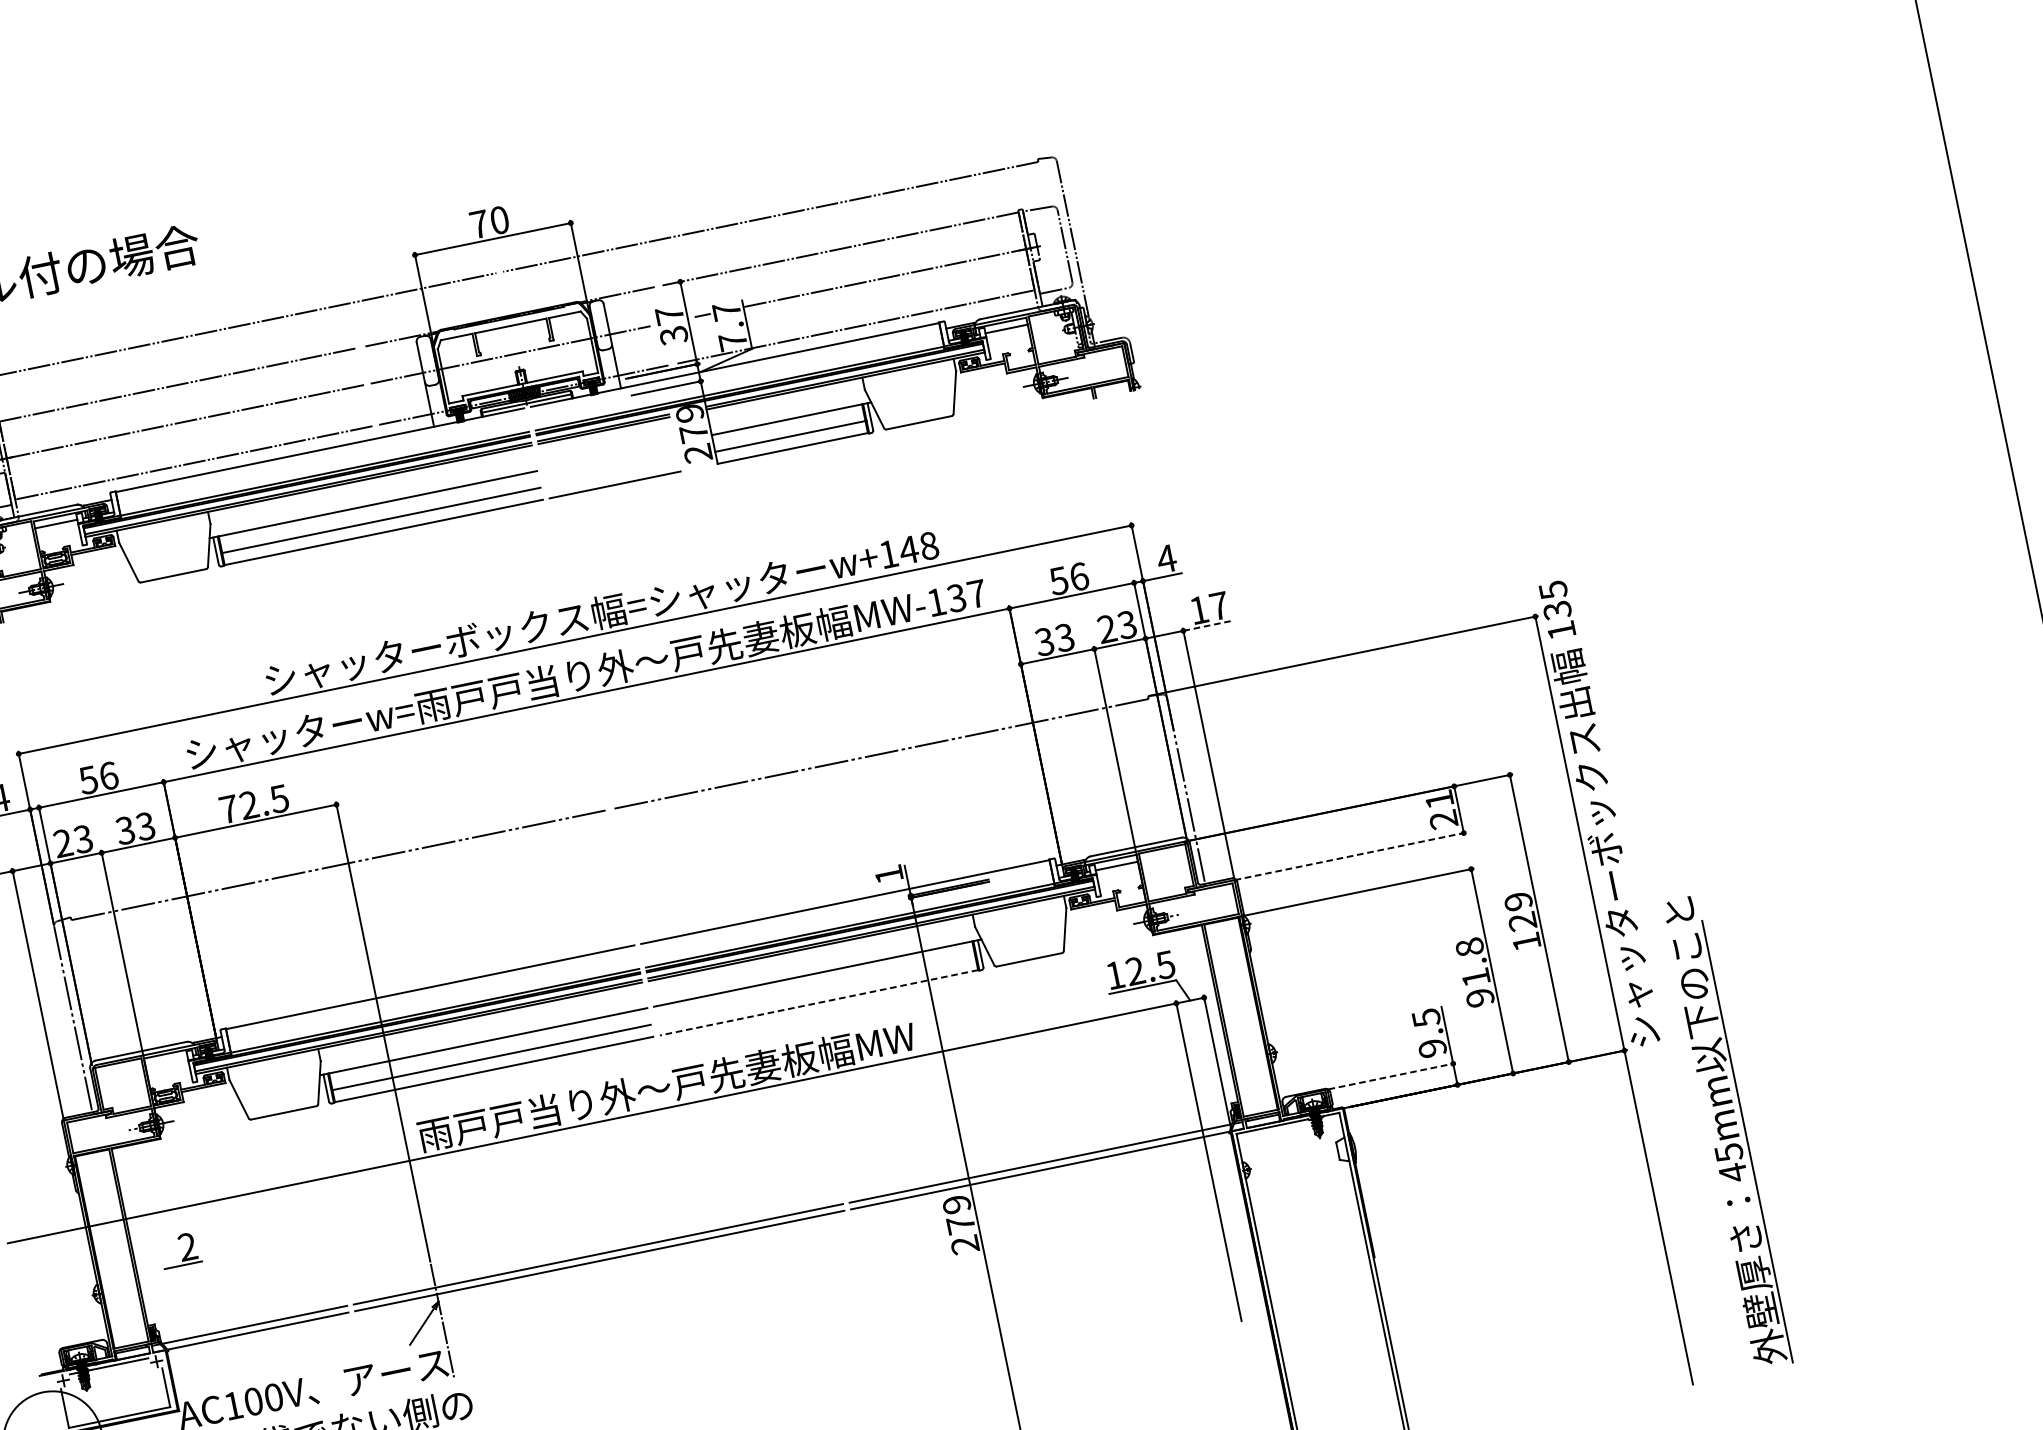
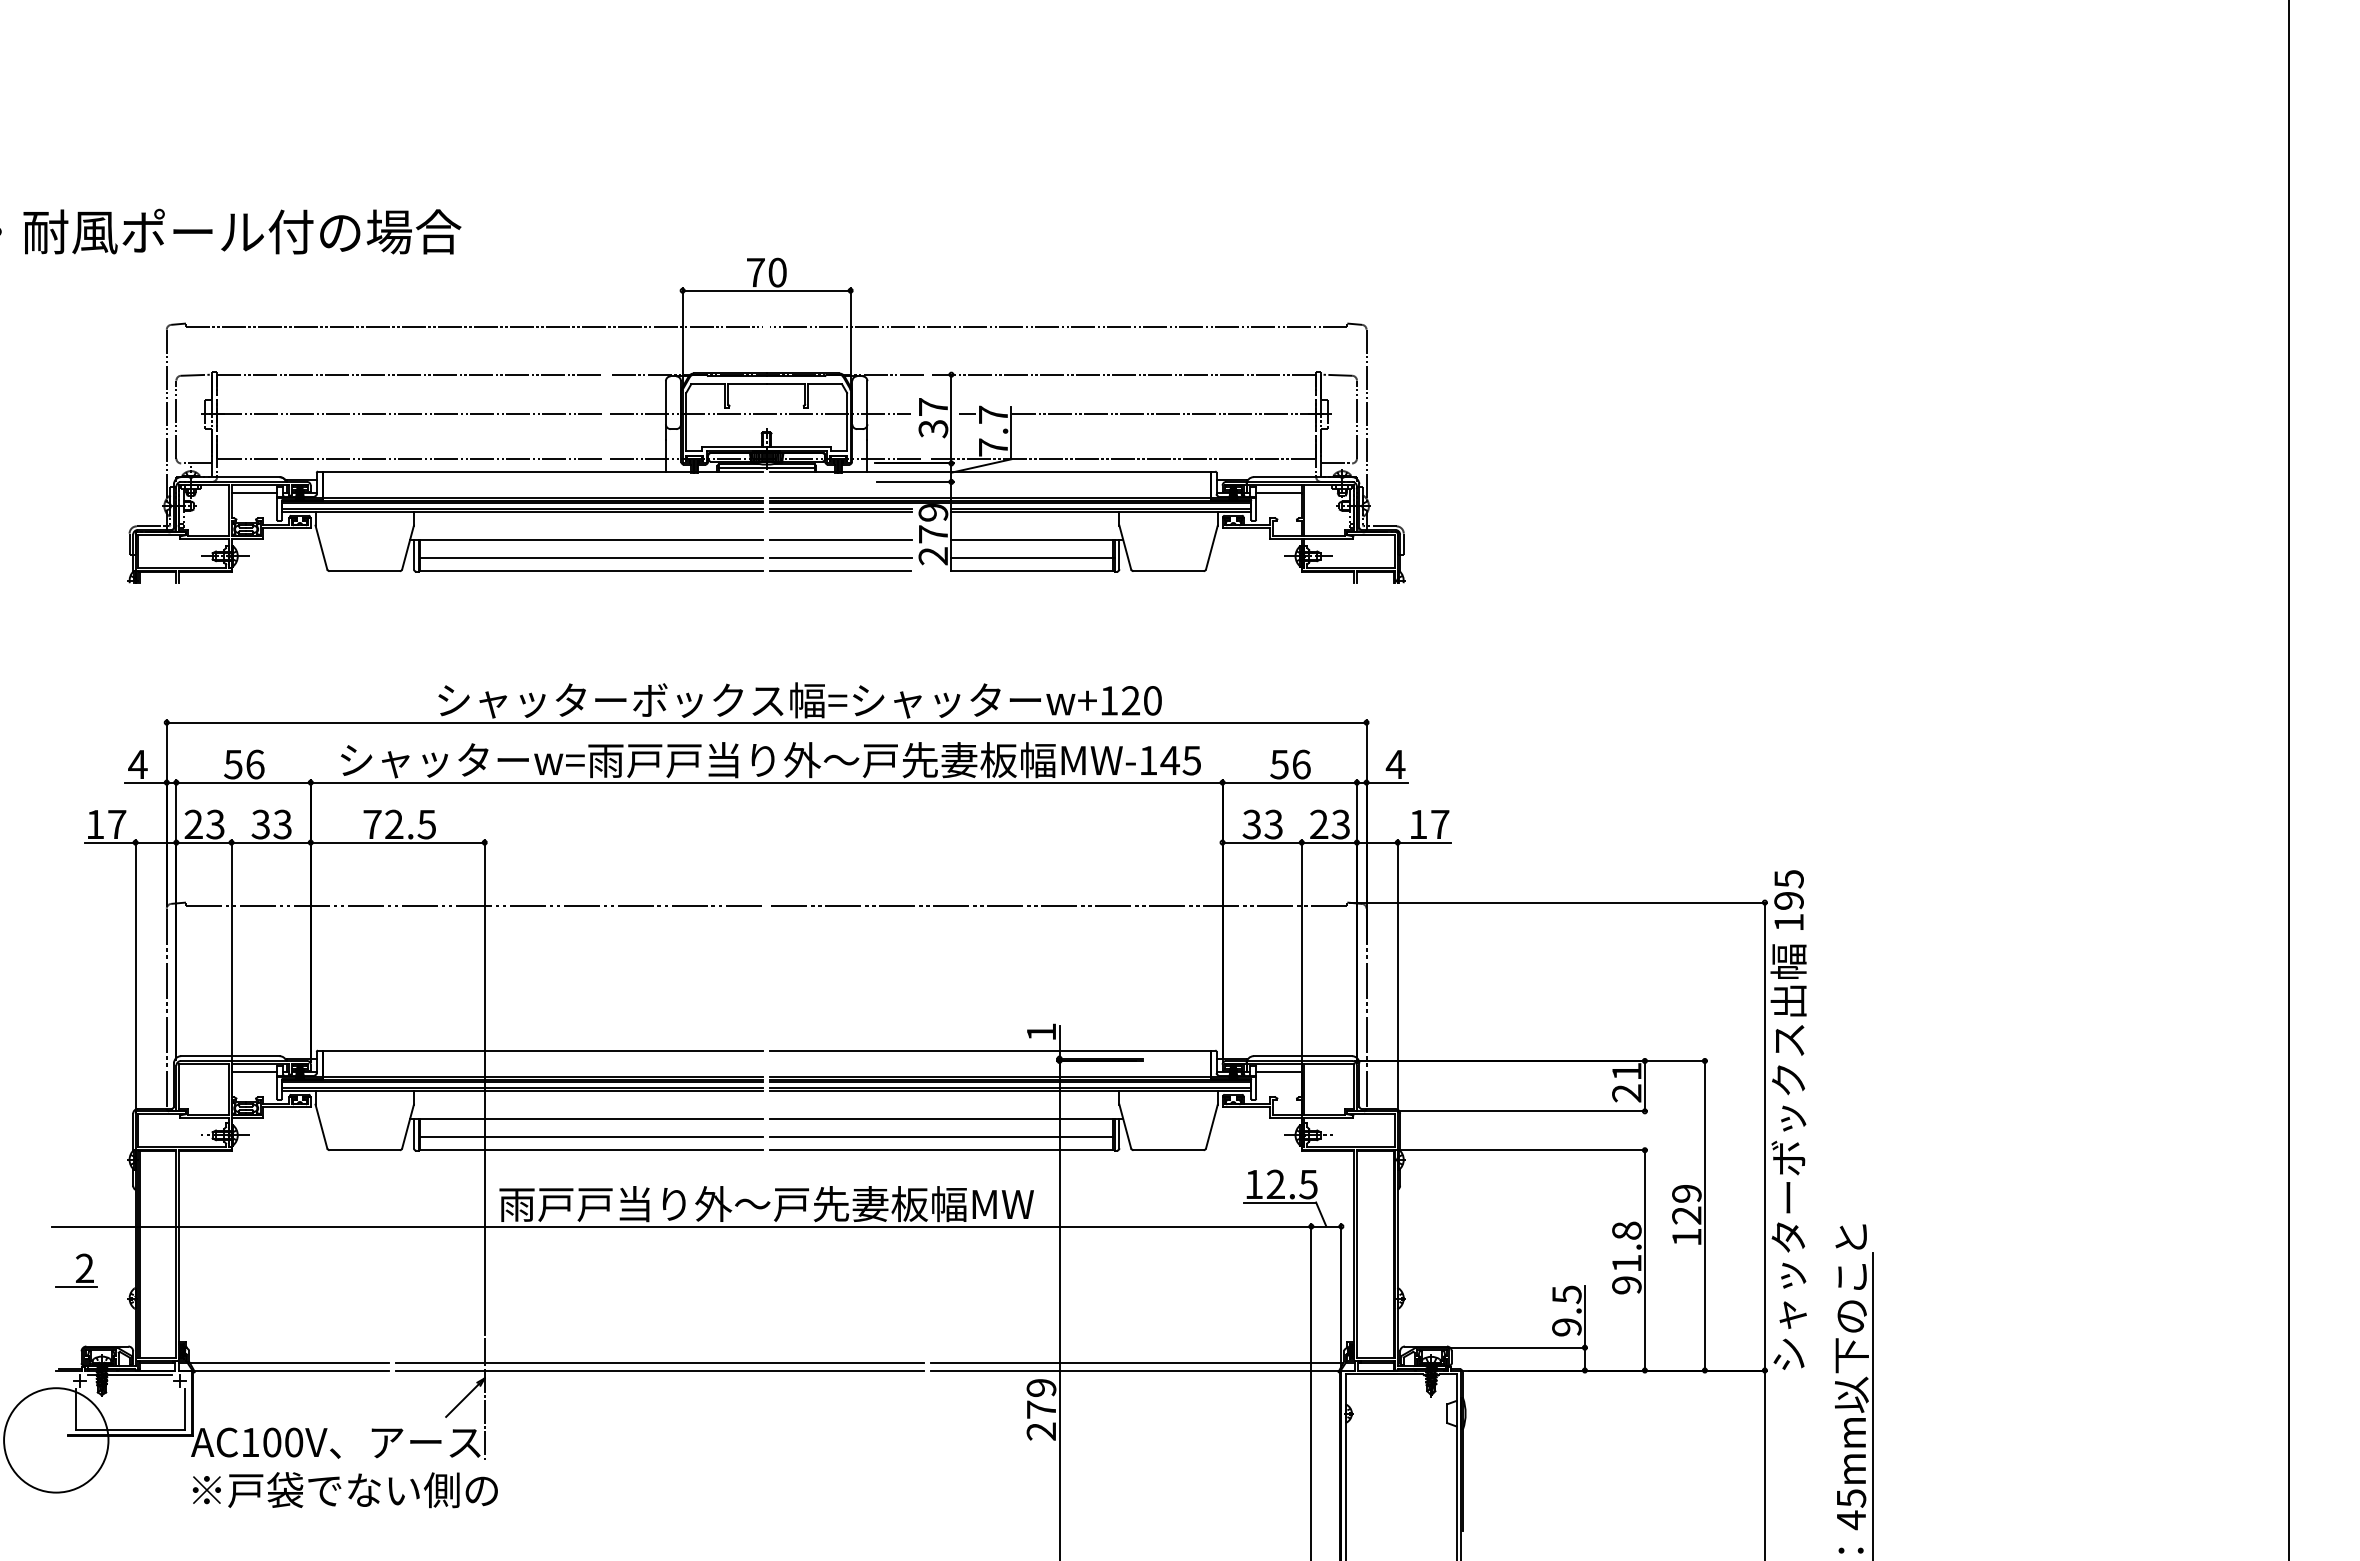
line: (609, 456) -> (840, 540), added
line: (612, 473) -> (840, 558), added
text: (918, 547) -> (1141, 700), w+148 -> w+120
text: (966, 596) -> (1180, 760), MW-137 -> MW-145
text: (1557, 611) -> (1788, 901), 135 -> 195
line: (1208, 625) -> (1424, 842), dashed -> solid
line: (1350, 856) -> (1522, 1111), dashed -> solid
line: (816, 991) -> (941, 1137), added
line: (818, 1002) -> (941, 1149), dashed -> solid
line: (166, 1060) -> (254, 1071), added
line: (1392, 1076) -> (1519, 1347), dashed -> solid
part: (185, 1254) -> (81, 1275), moved

